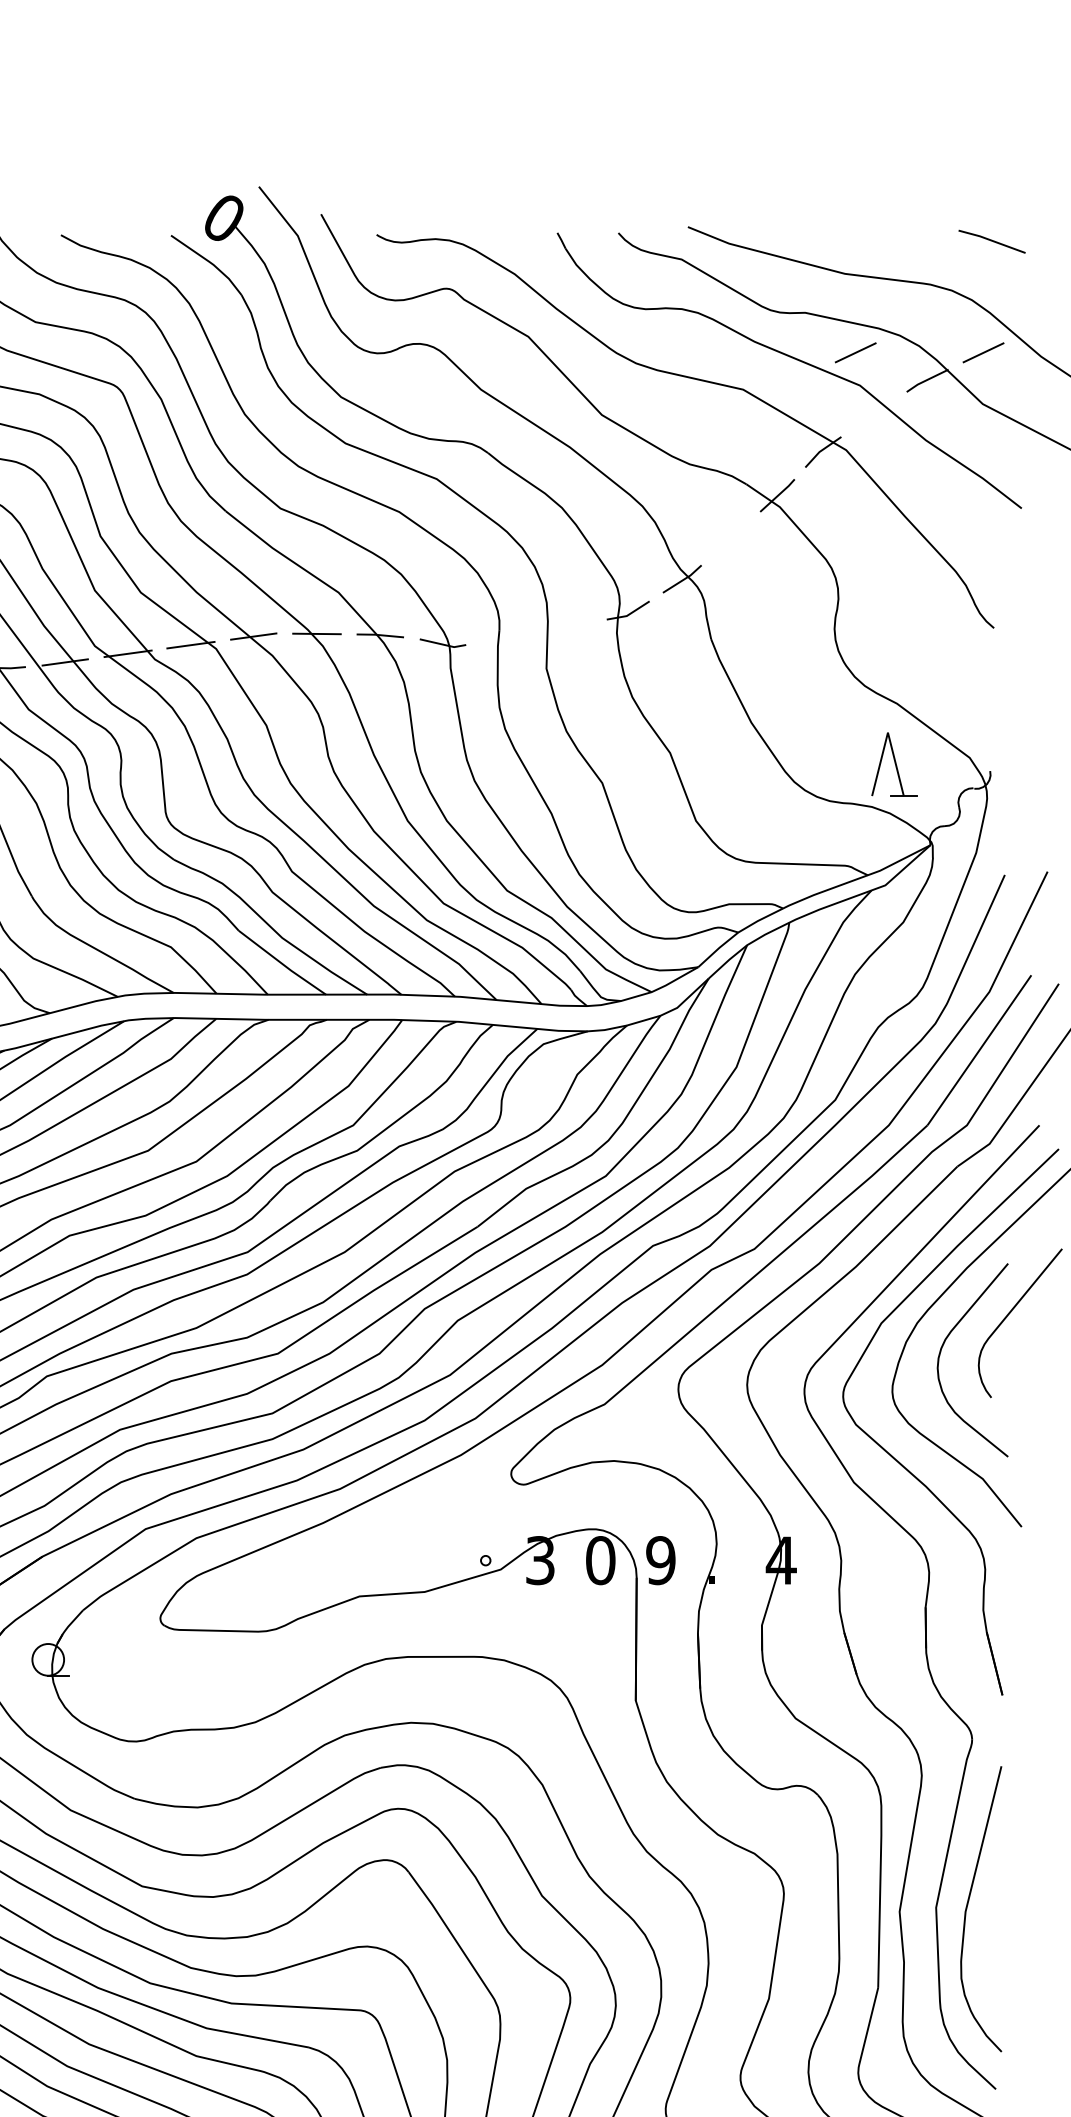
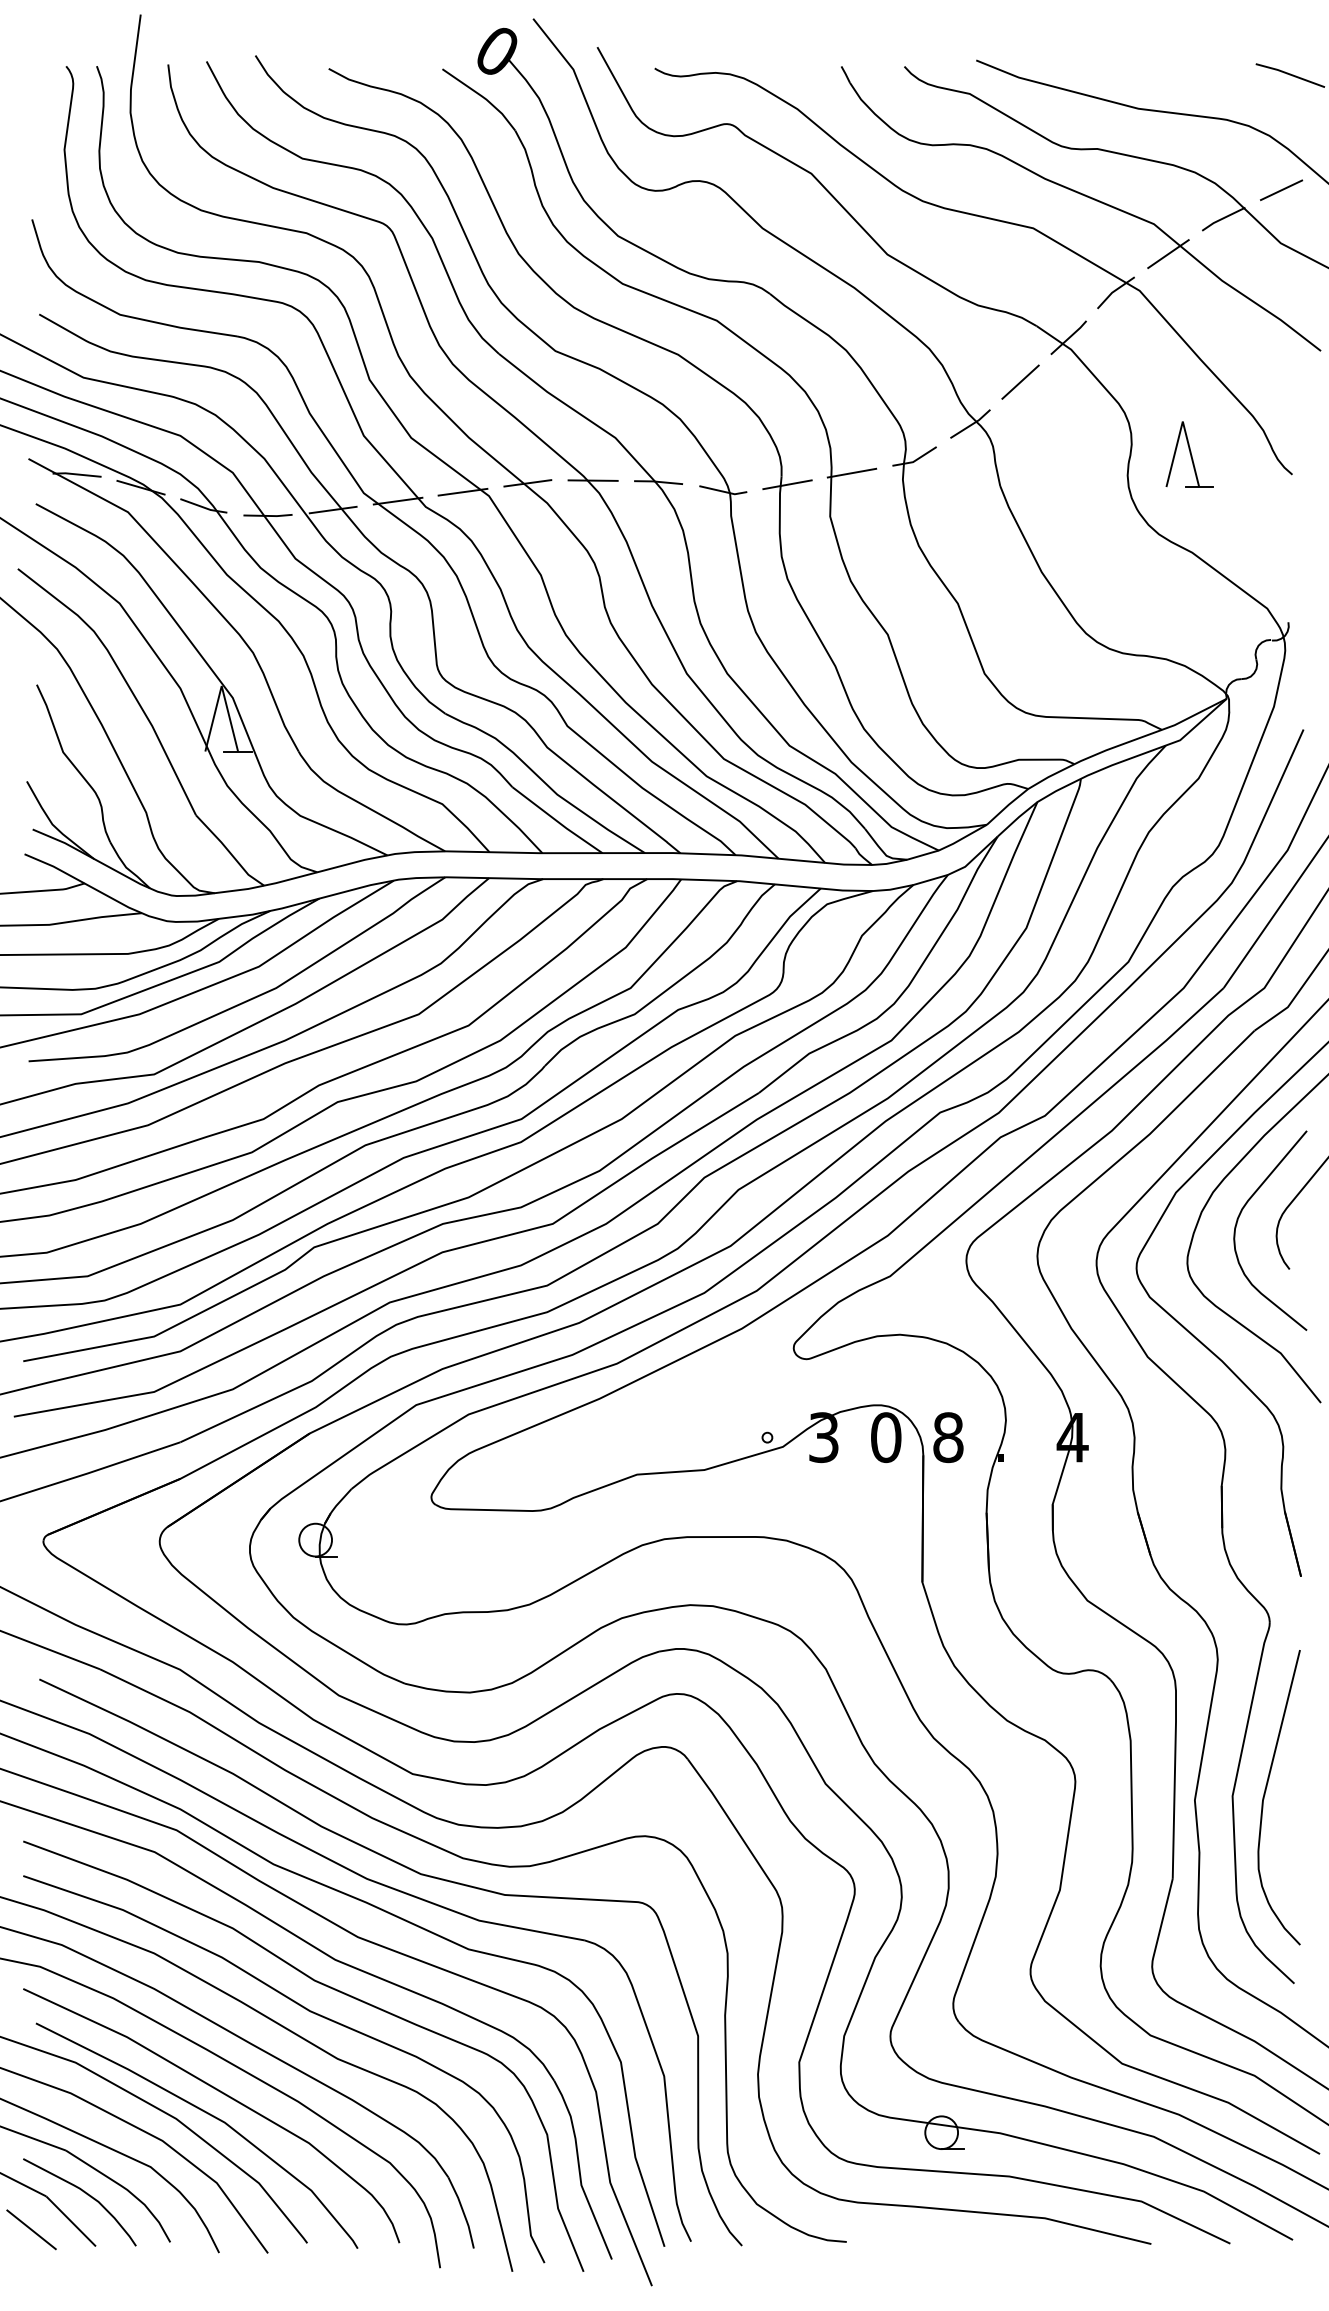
line: (855, 352) -> (1149, 189), removed
line: (874, 414) -> (1168, 254), added
line: (730, 537) -> (1020, 381), added
line: (567, 626) -> (851, 472), added
line: (505, 637) -> (787, 484), added
part: (894, 764) -> (1189, 454), moved
text: (661, 1560) -> (948, 1437), 9 -> 8

